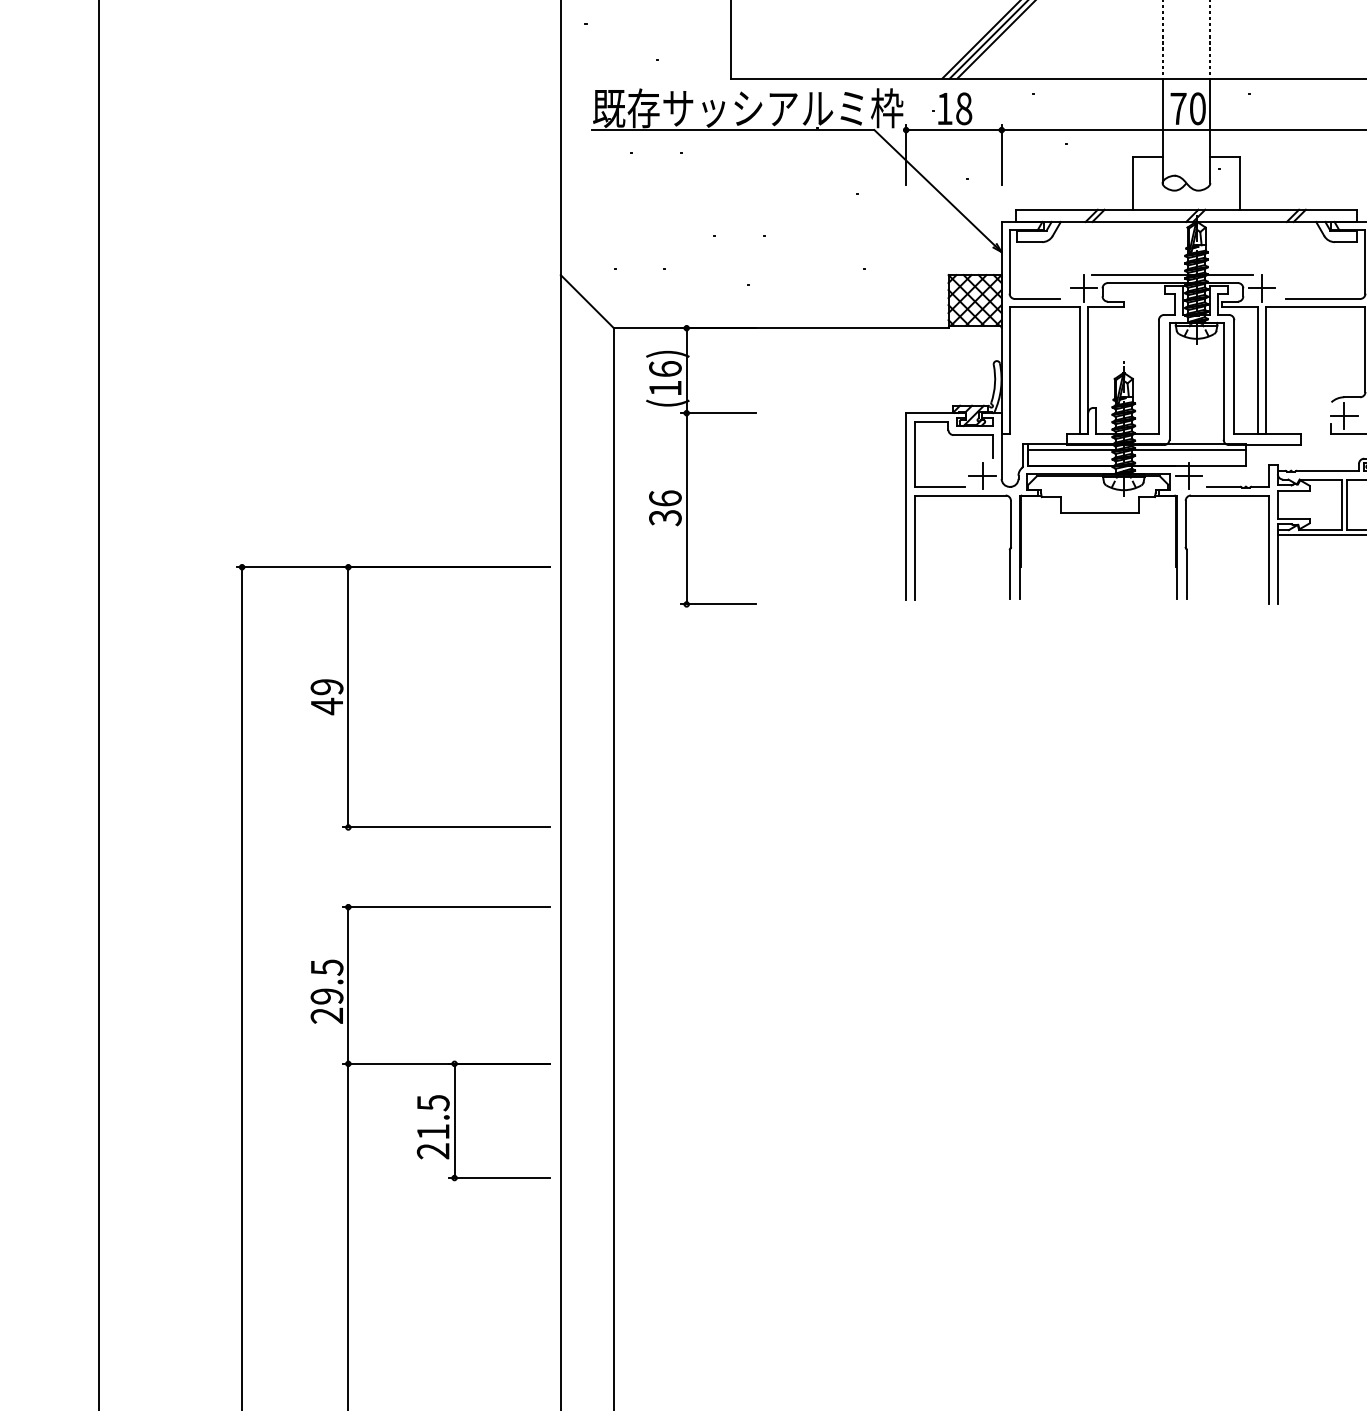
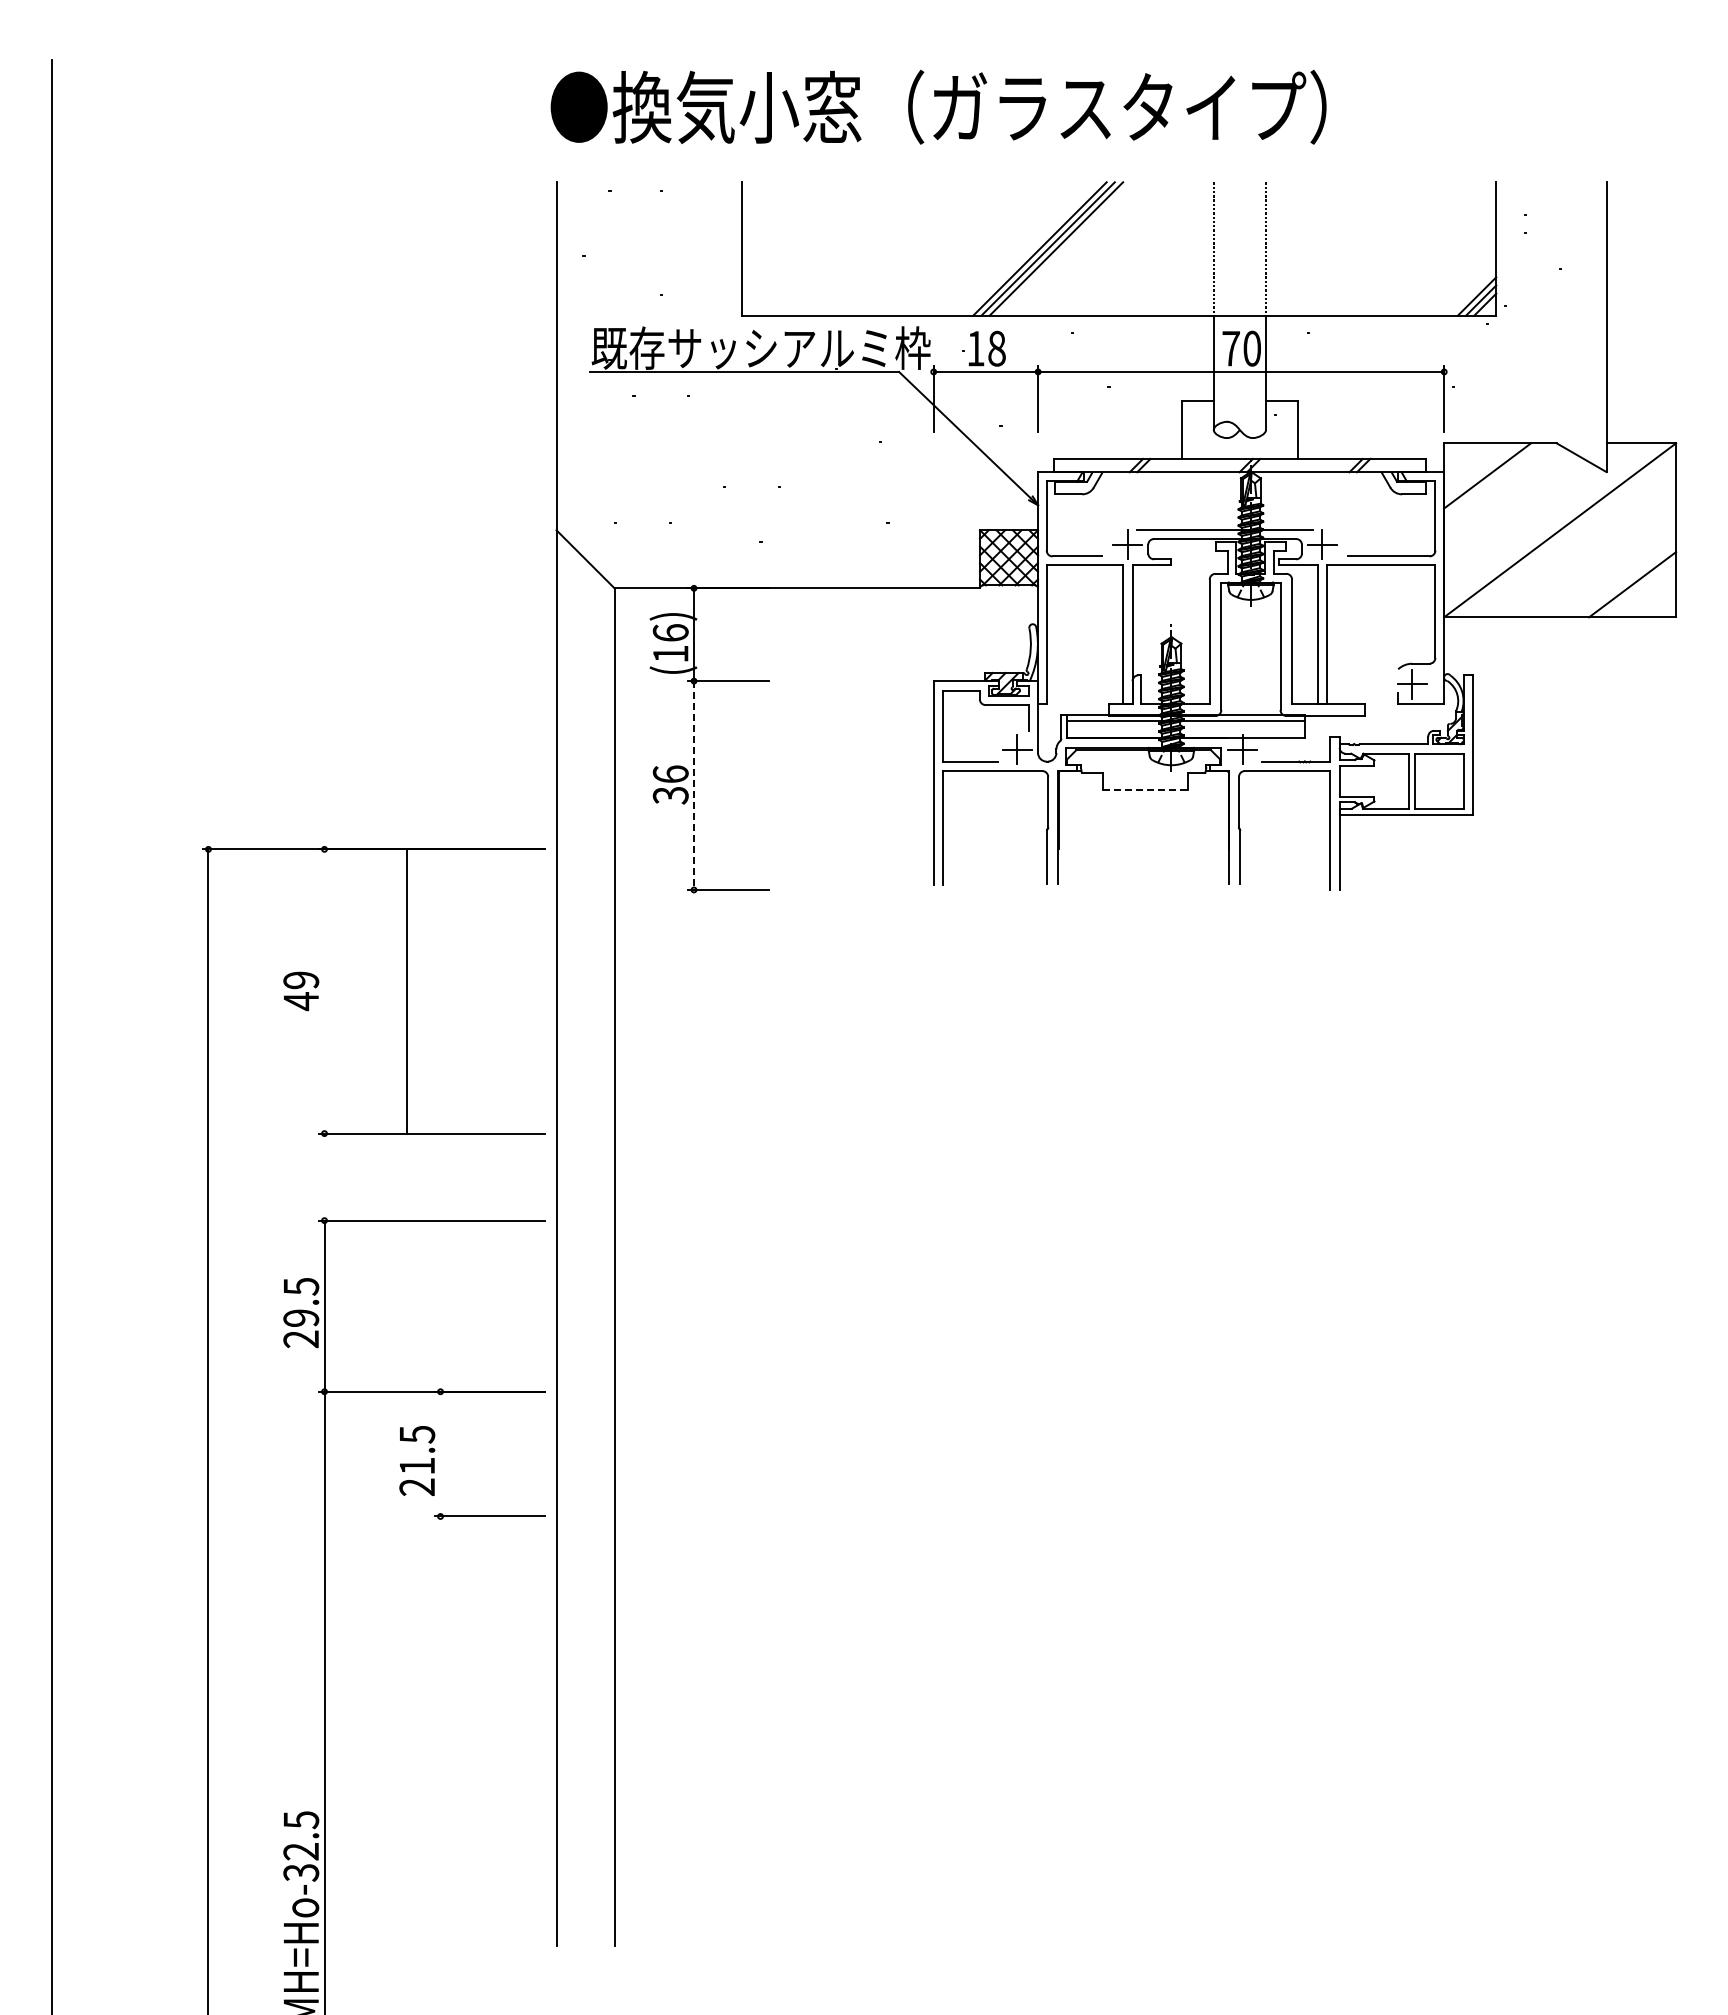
line: (687, 509) -> (694, 786), solid -> dashed
line: (1100, 513) -> (1146, 790), solid -> dashed
line: (348, 697) -> (406, 991), moved
line: (454, 1120) -> (440, 1453), removed

